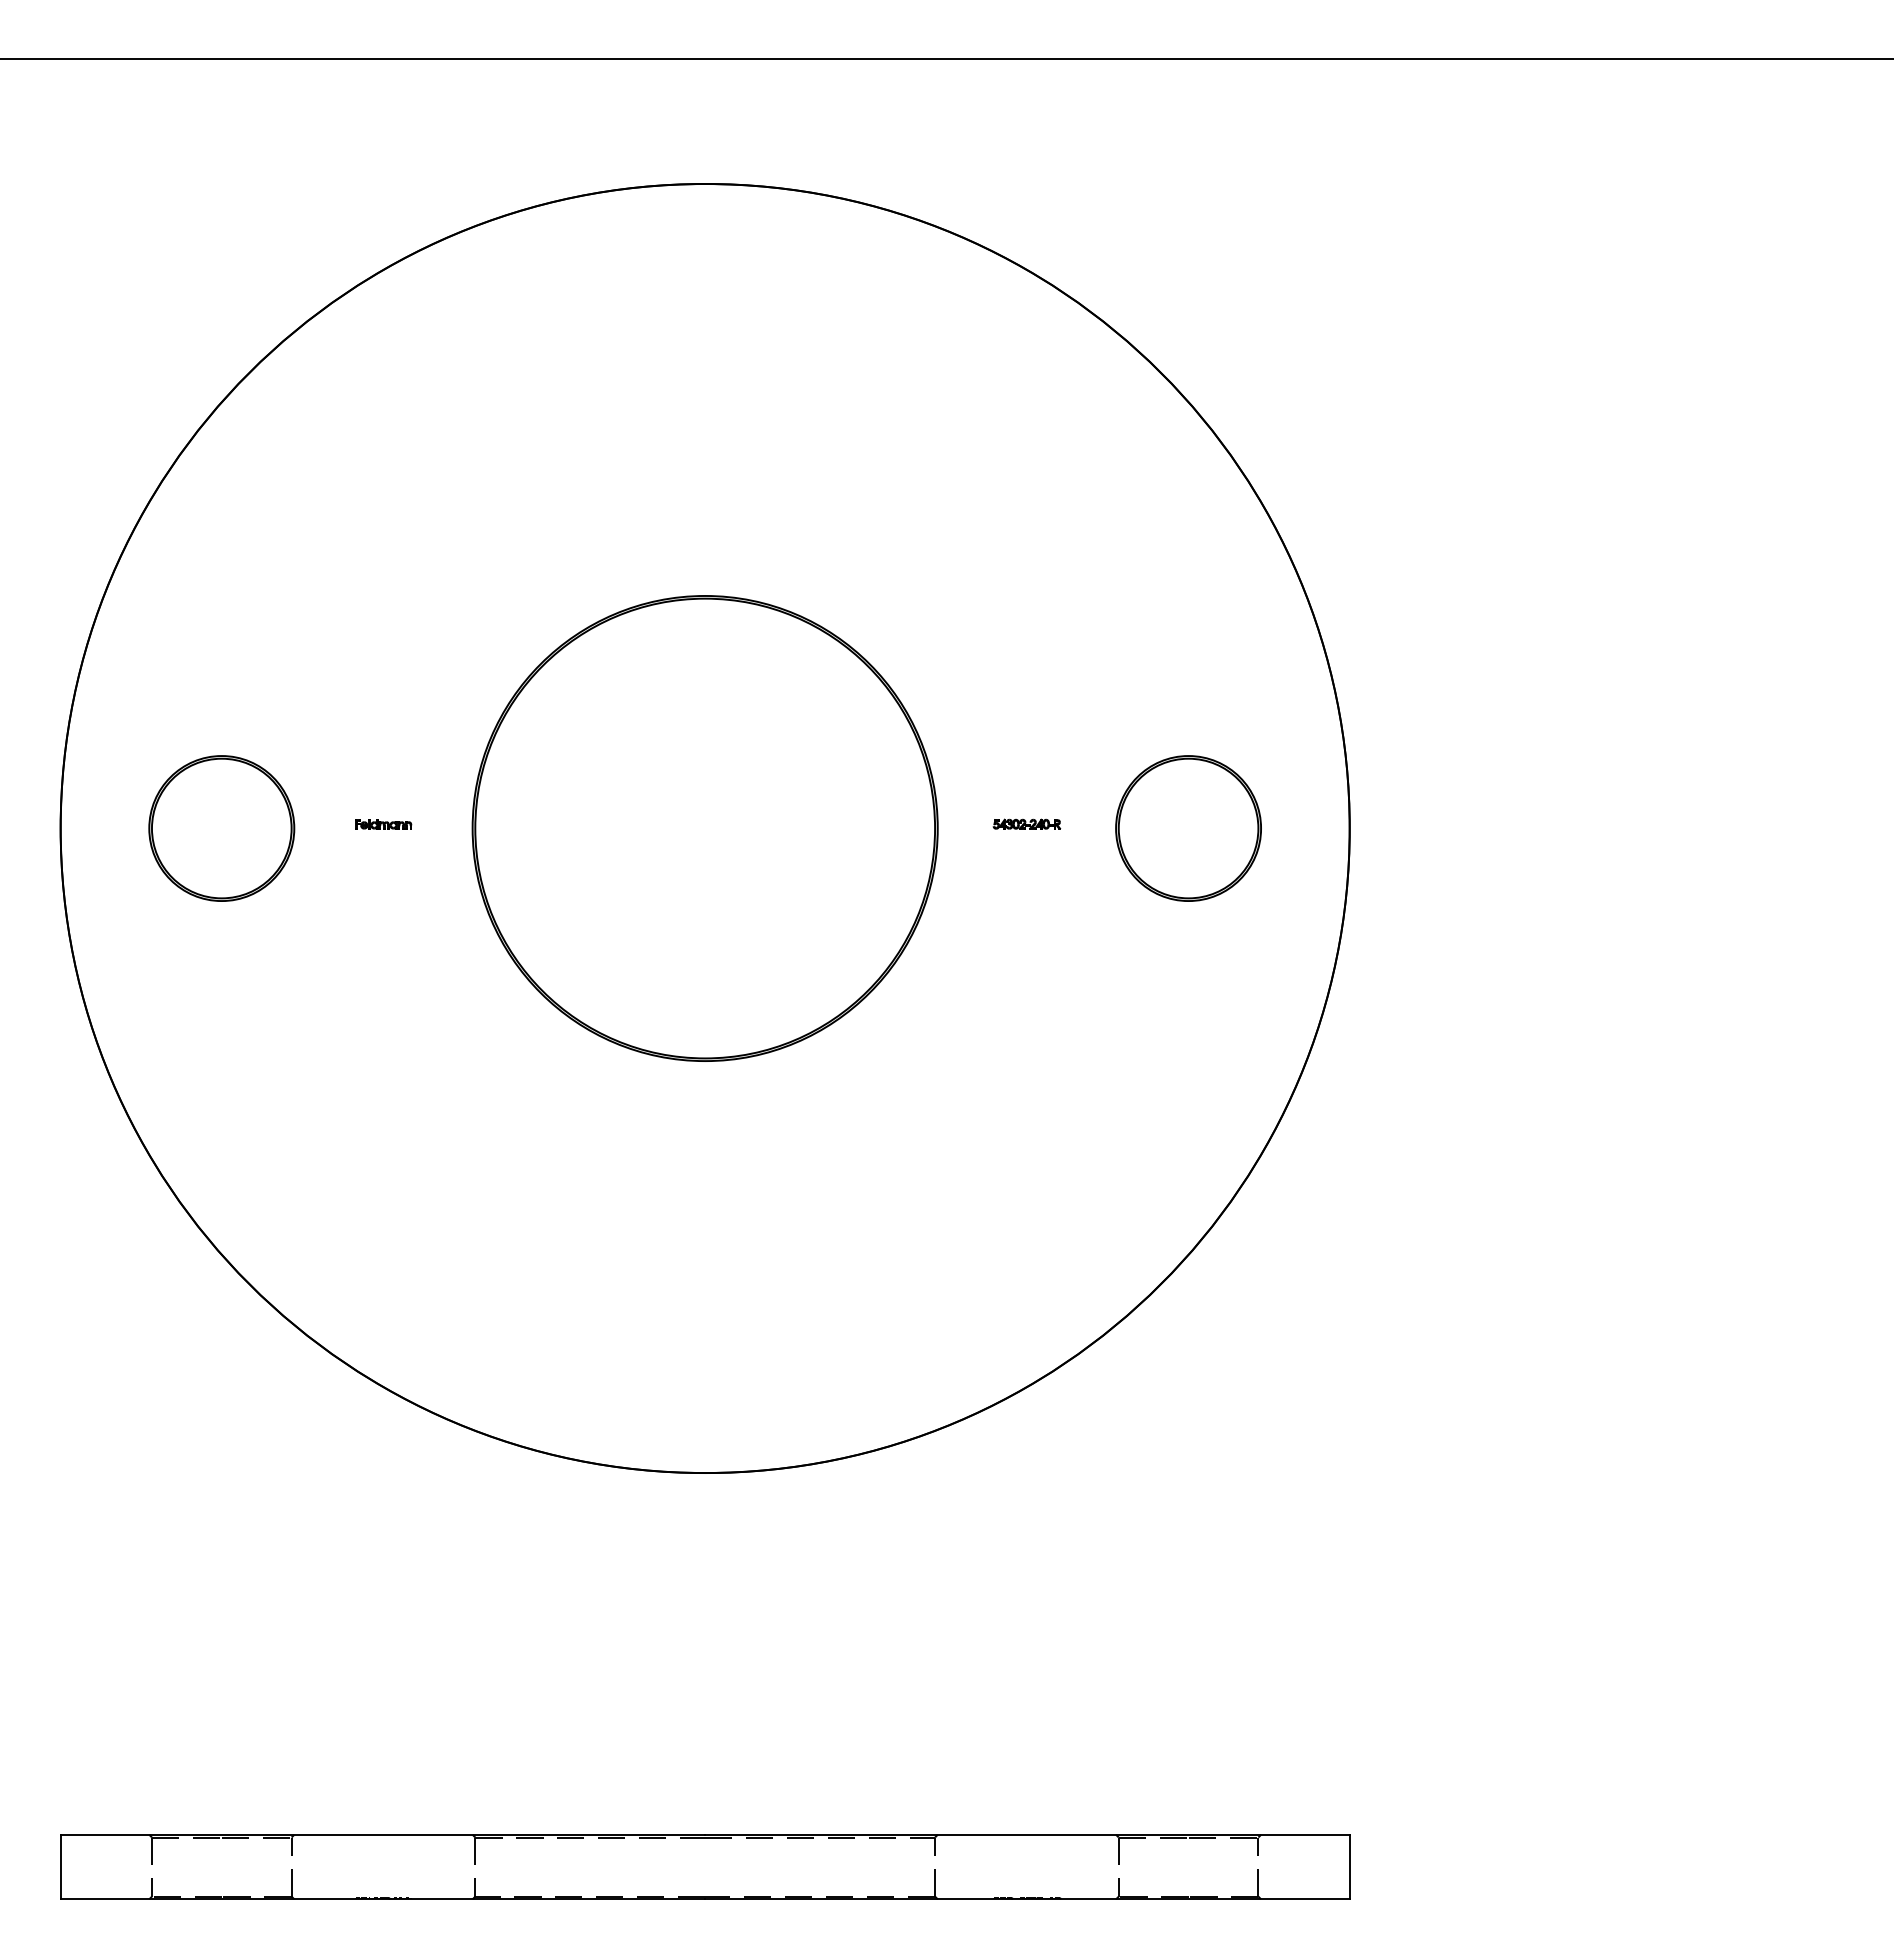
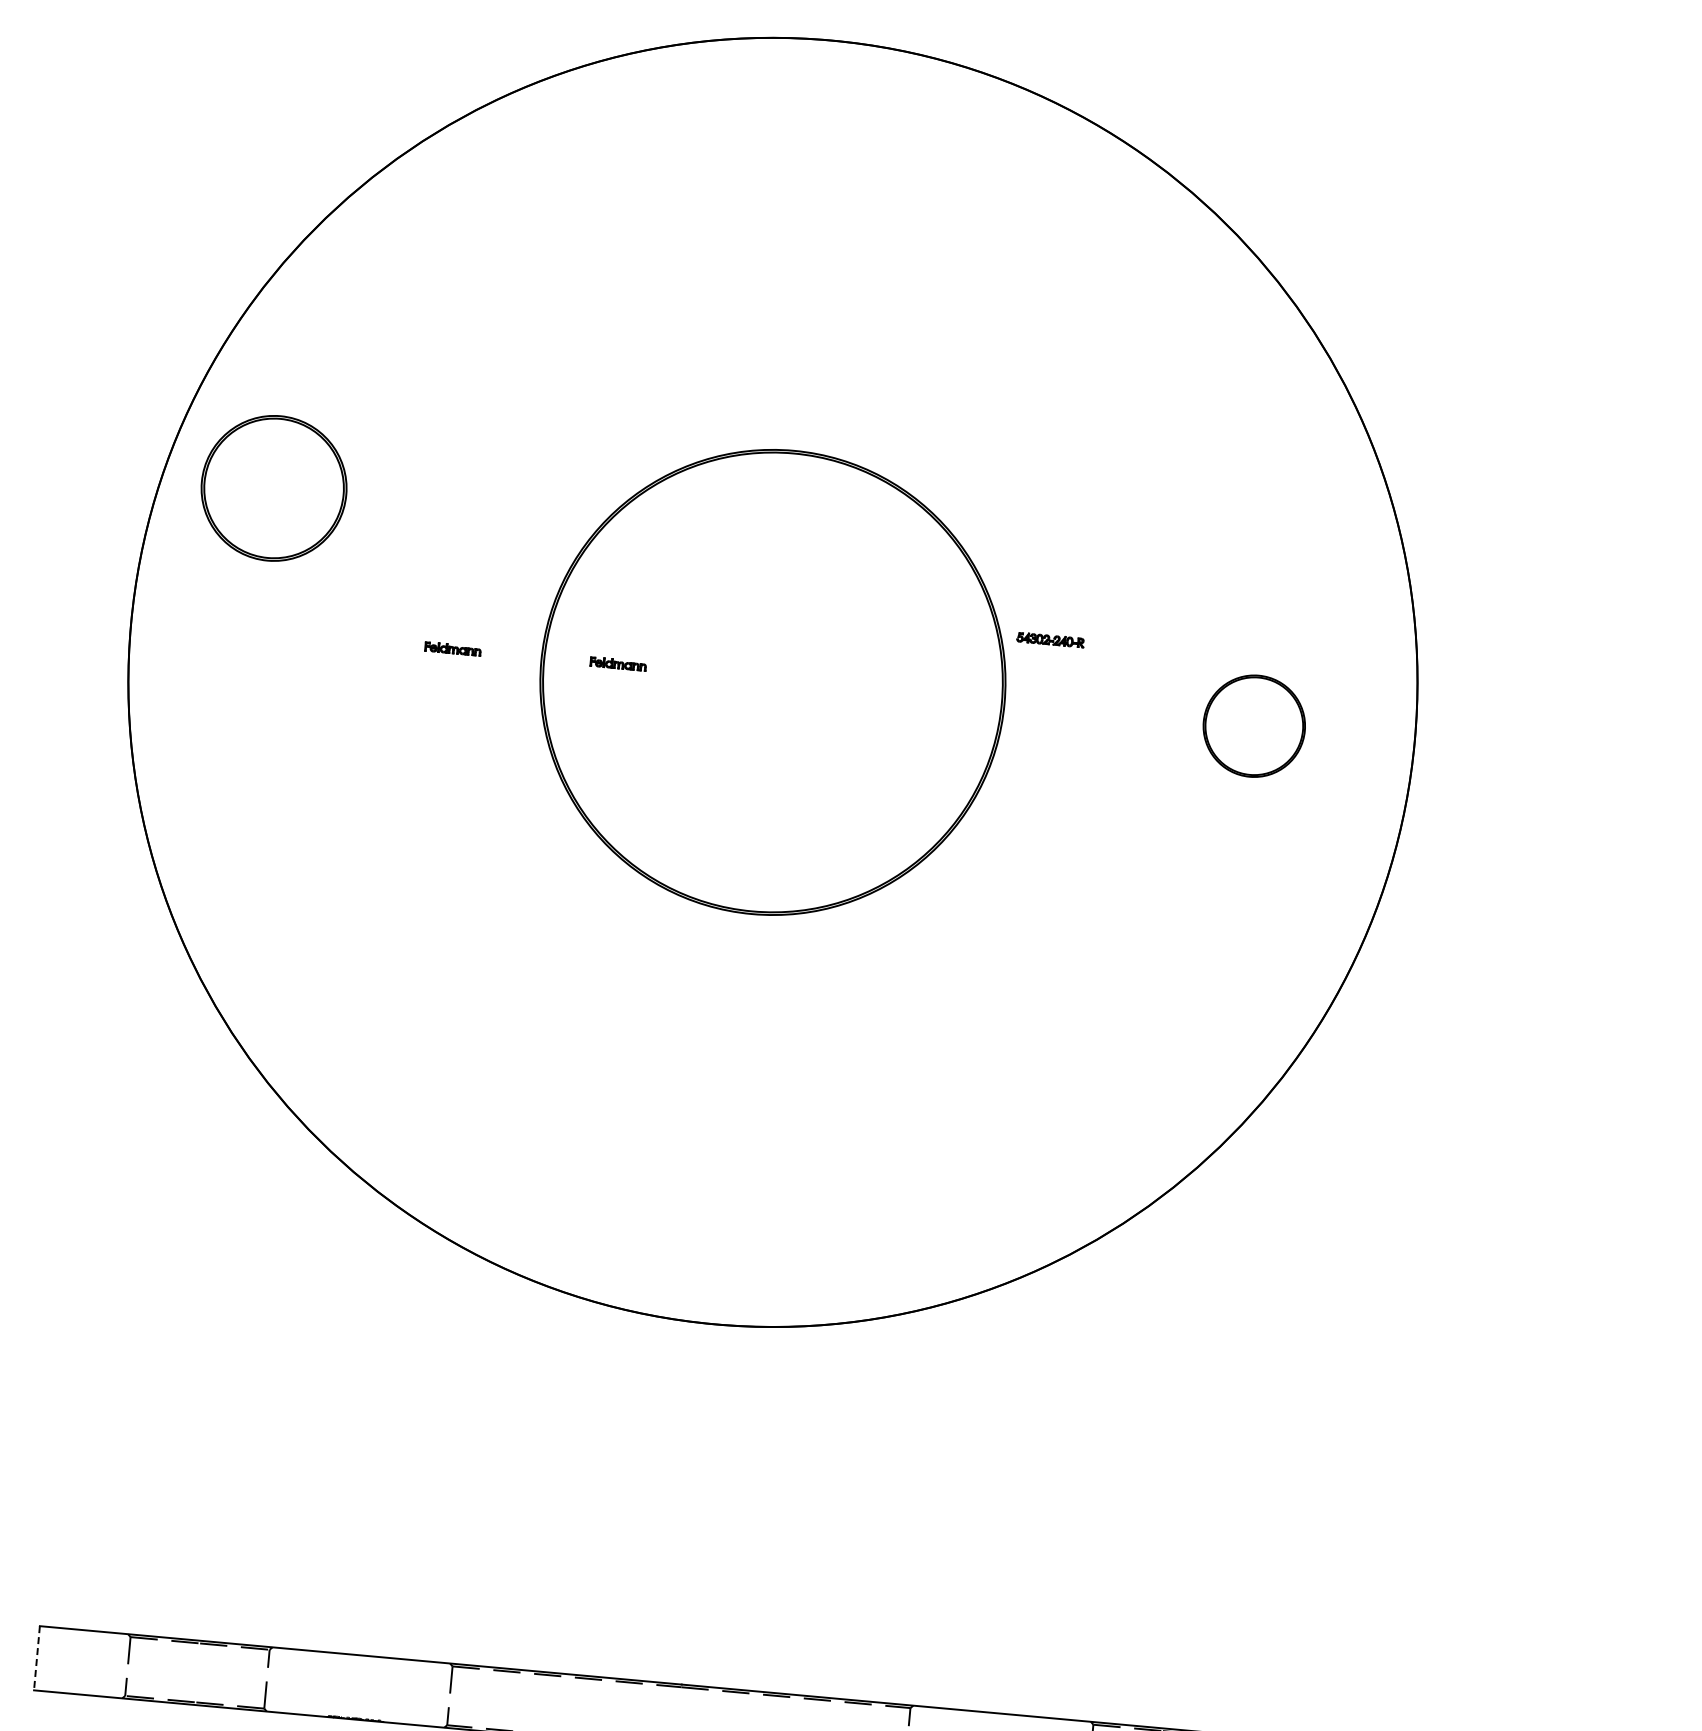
part: (1026, 823) -> (1050, 639), moved
part: (549, 824) -> (618, 664), added
part: (221, 828) -> (273, 488), moved
part: (1188, 828) -> (1254, 726), size x0.7
line: (60, 1867) -> (36, 1658), solid -> dashed

